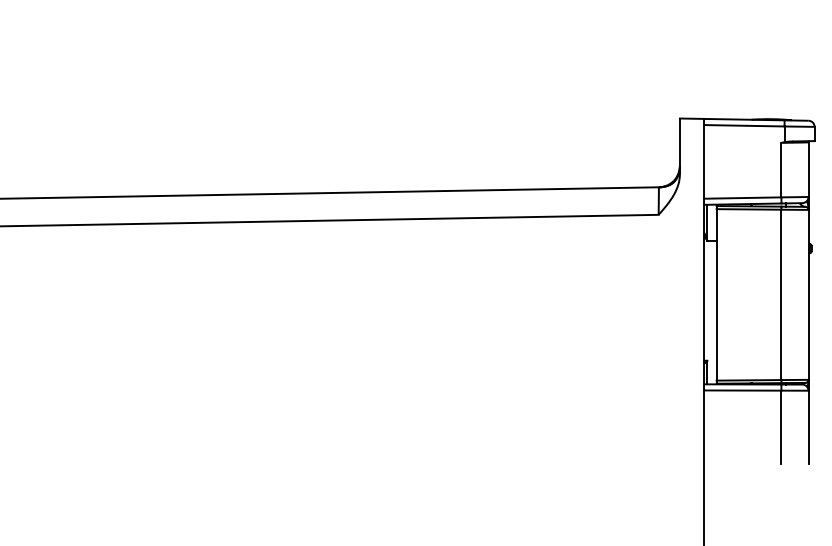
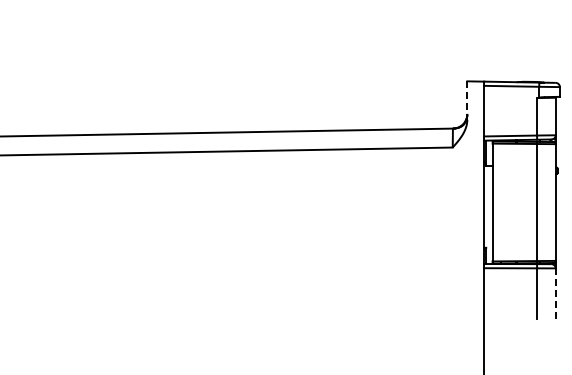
line: (680, 147) -> (467, 101), solid -> dashed
line: (808, 427) -> (555, 293), solid -> dashed

